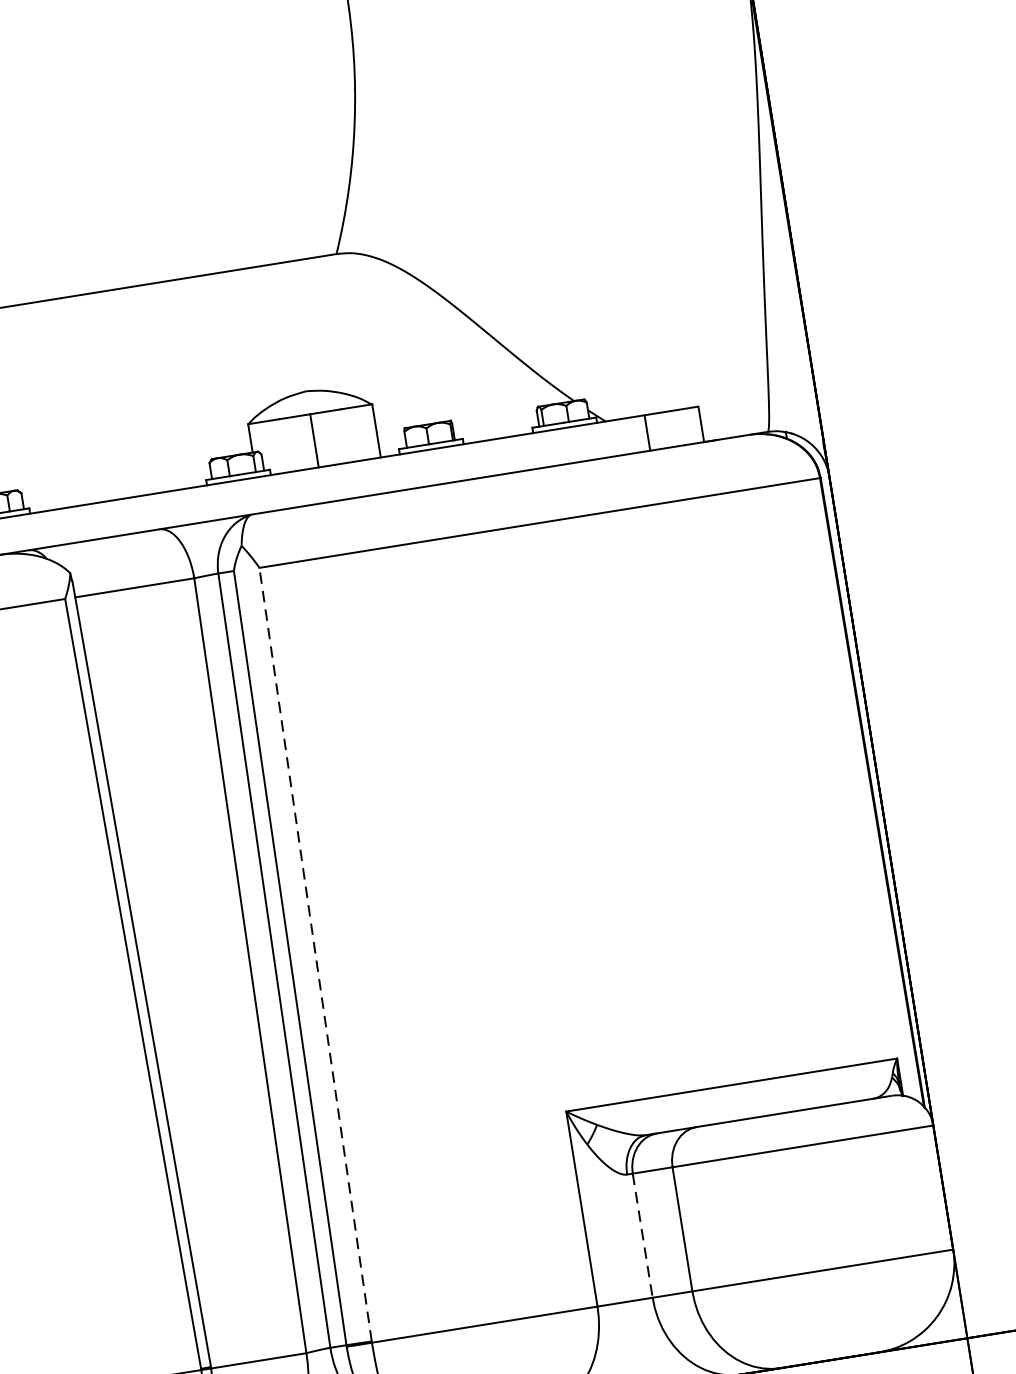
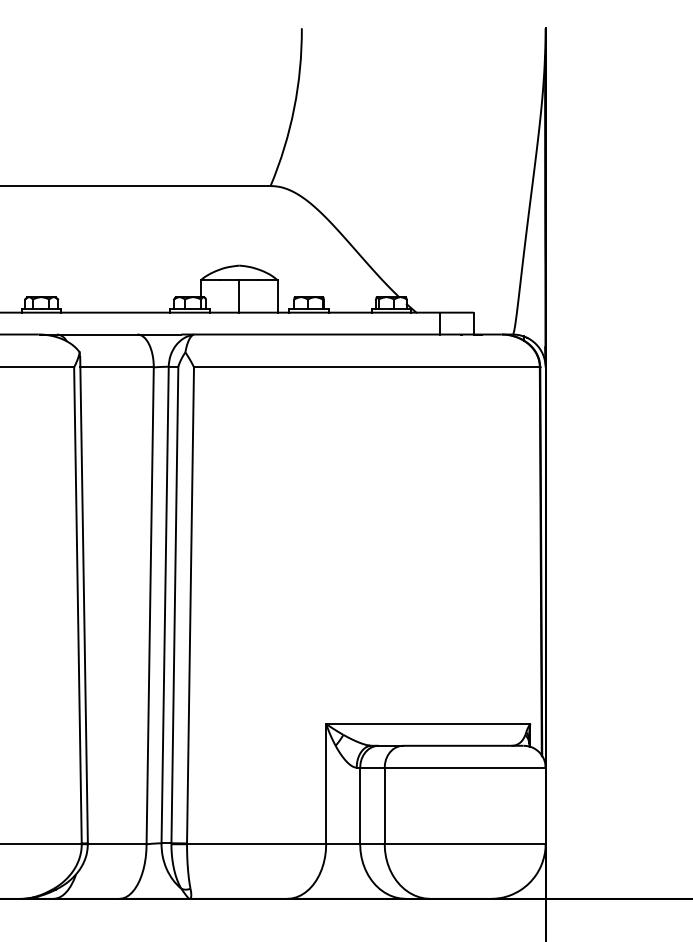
line: (315, 953) -> (190, 604), dashed -> solid
line: (643, 1236) -> (360, 806), dashed -> solid

